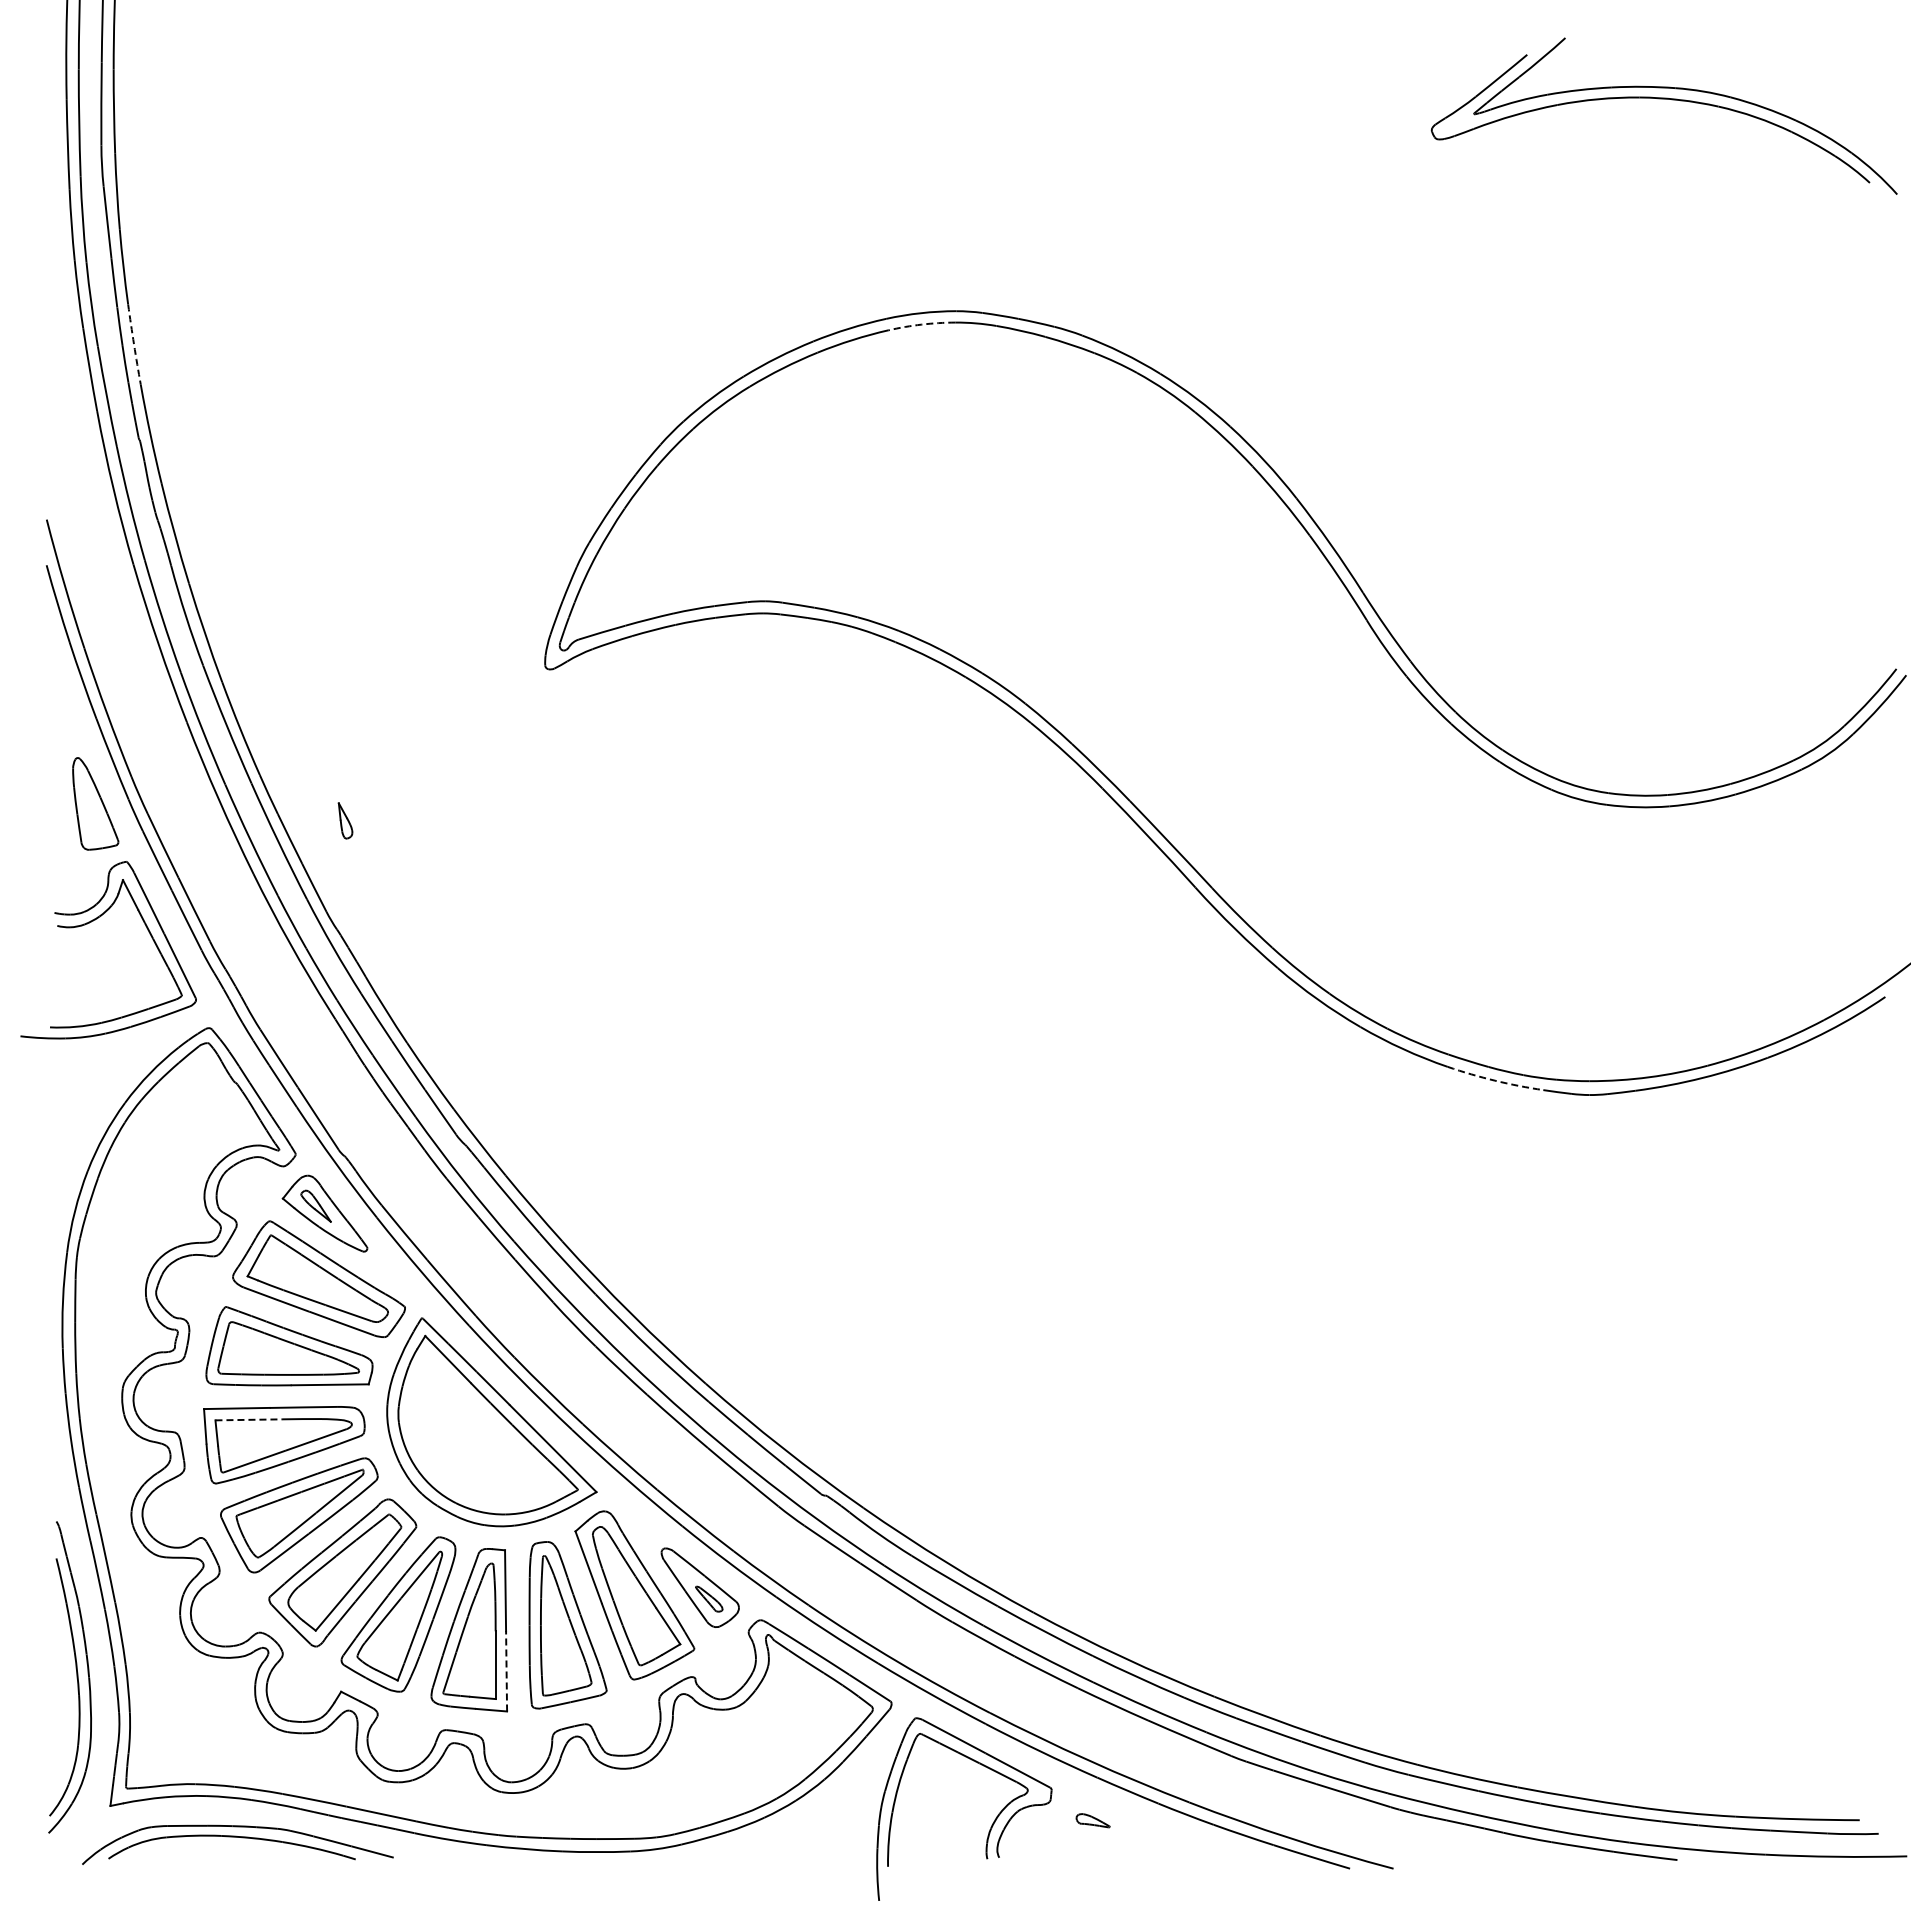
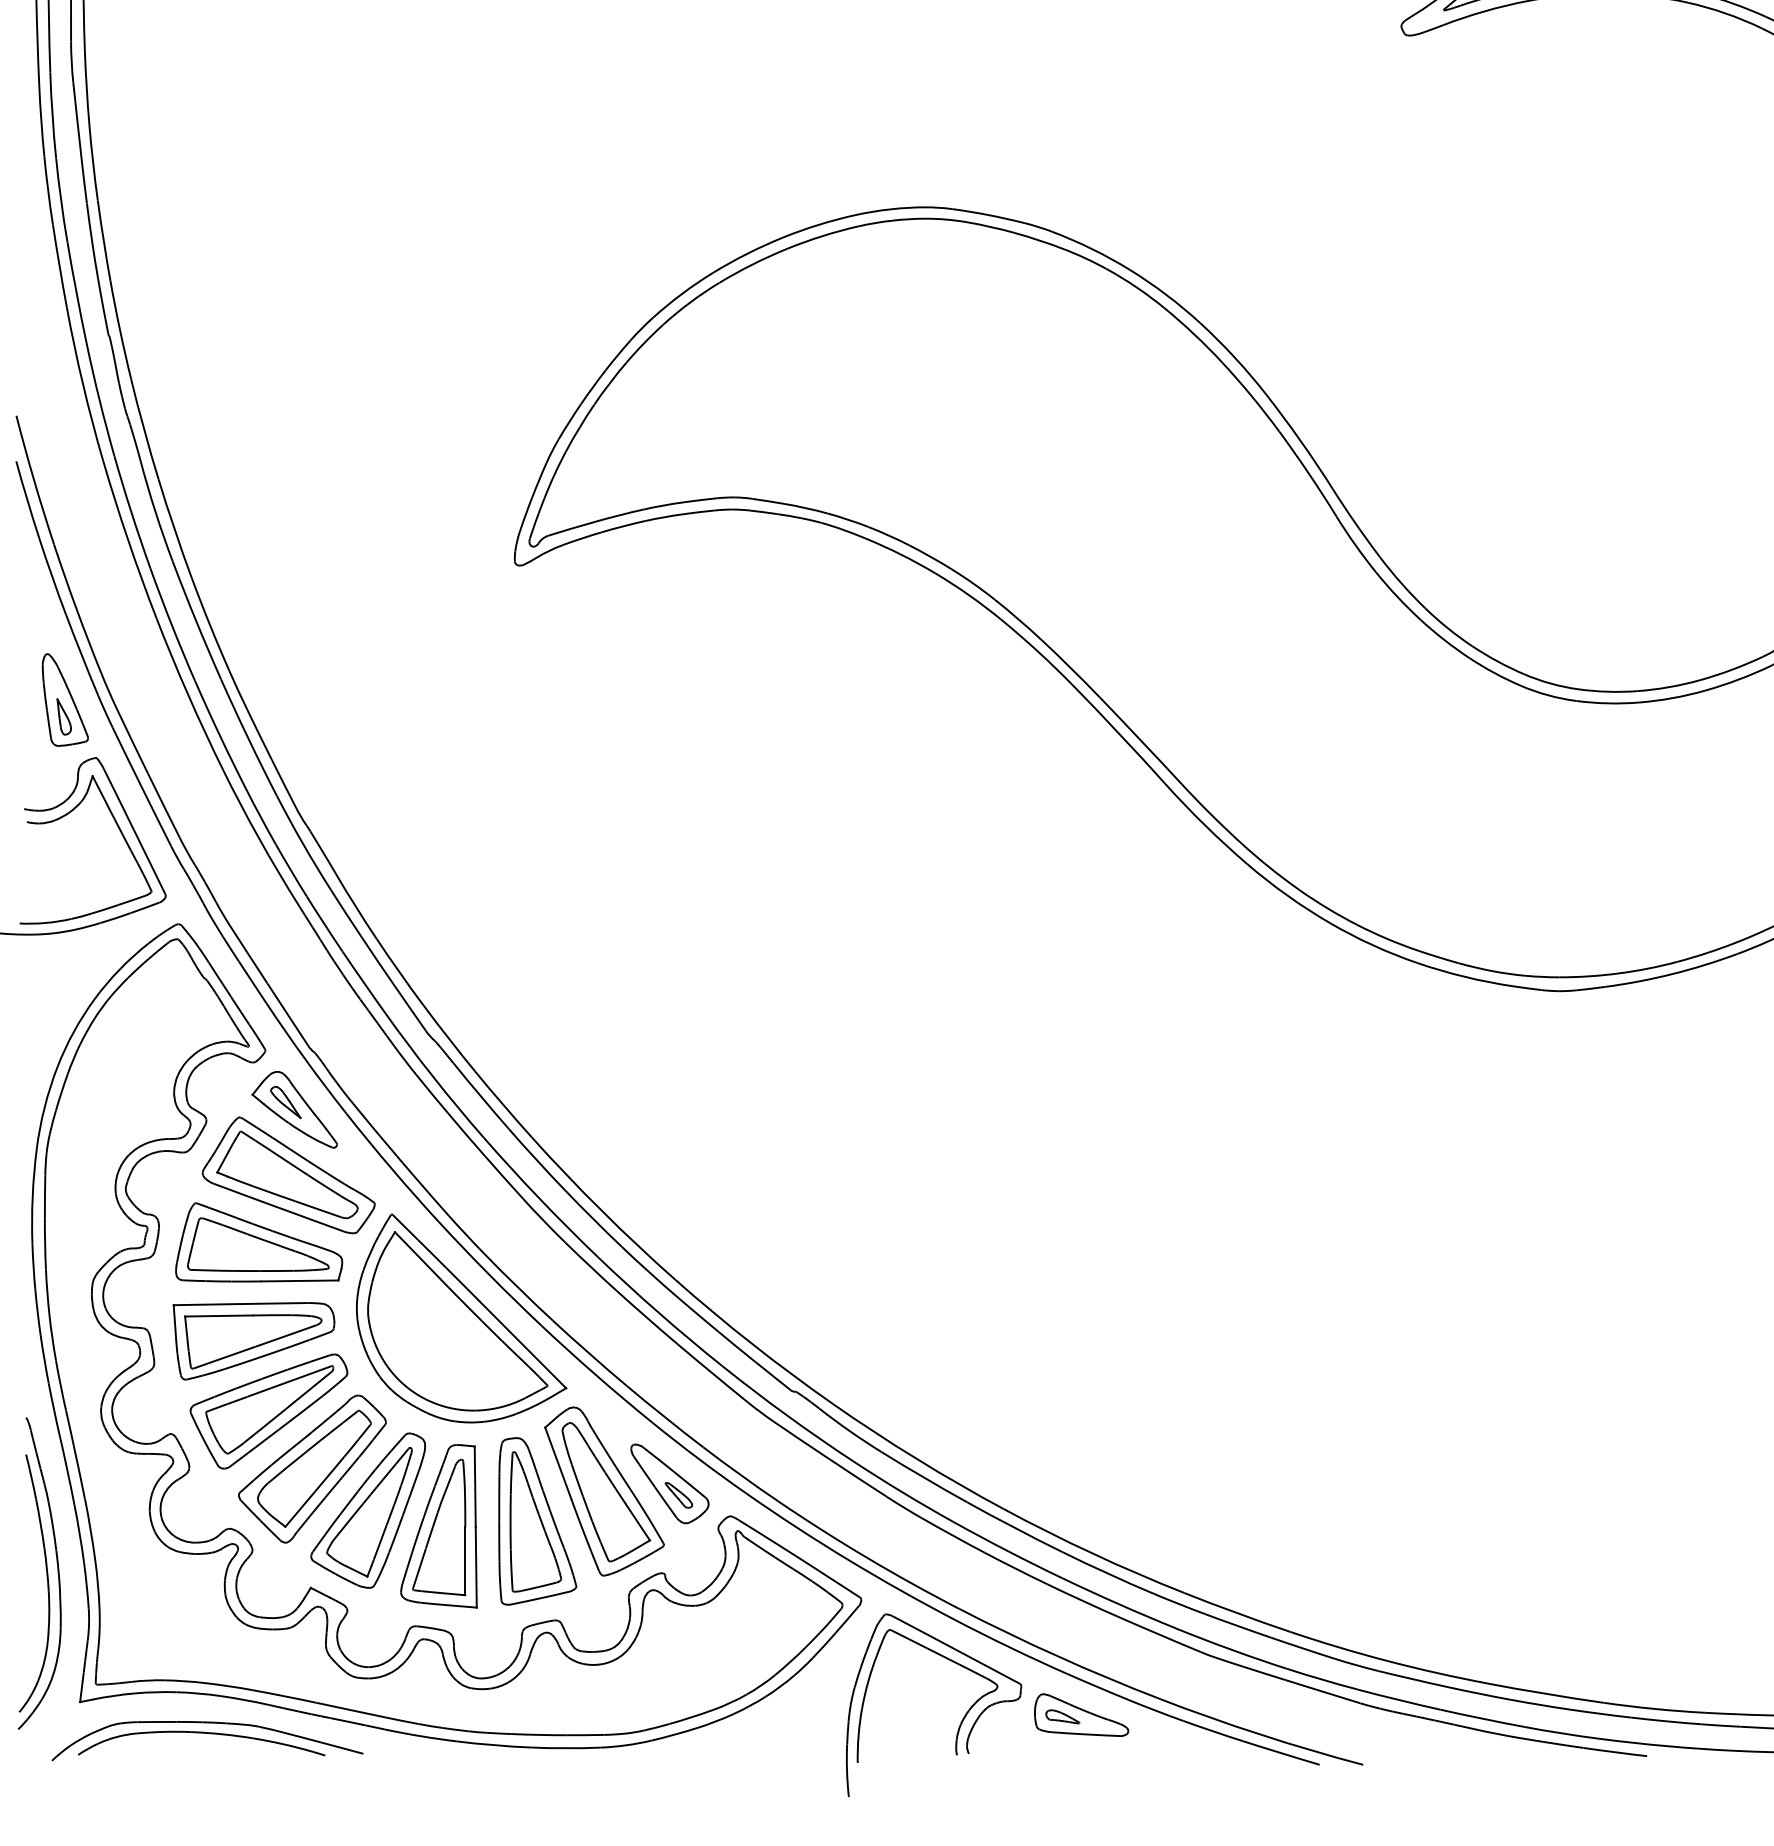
arc: (921, 324) -> (891, 220), dashed -> solid
arc: (134, 344) -> (104, 240), dashed -> solid
part: (345, 820) -> (64, 716), moved
arc: (1494, 1080) -> (1464, 976), dashed -> solid
line: (249, 1419) -> (219, 1315), dashed -> solid
line: (506, 1670) -> (476, 1566), dashed -> solid
part: (1111, 1818) -> (1081, 1714), added

